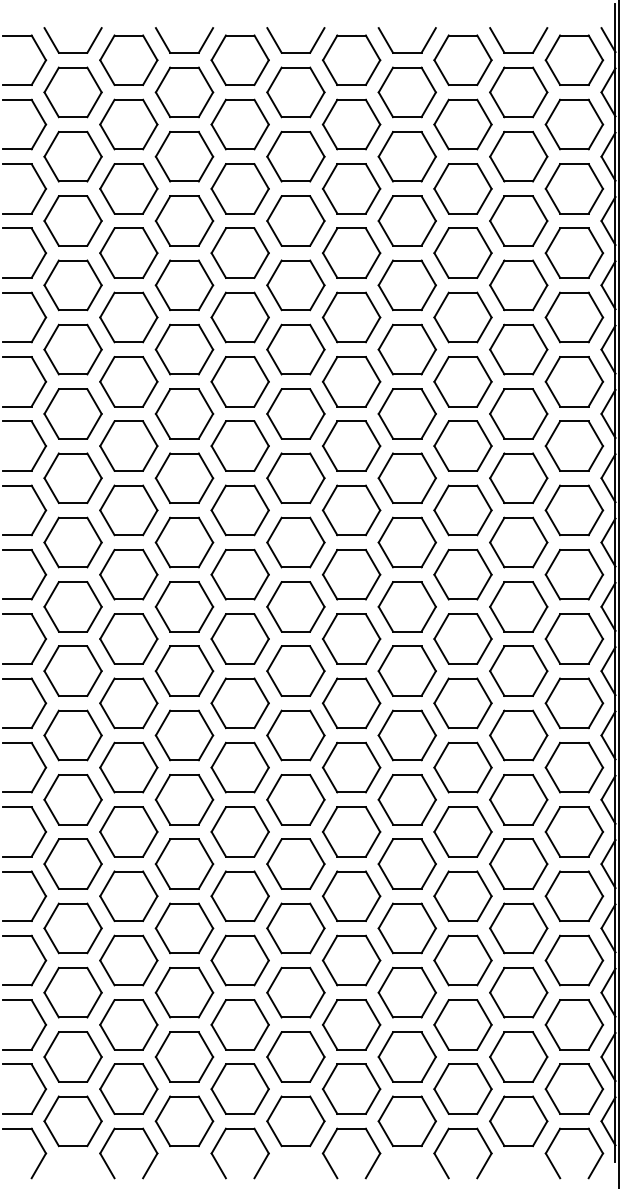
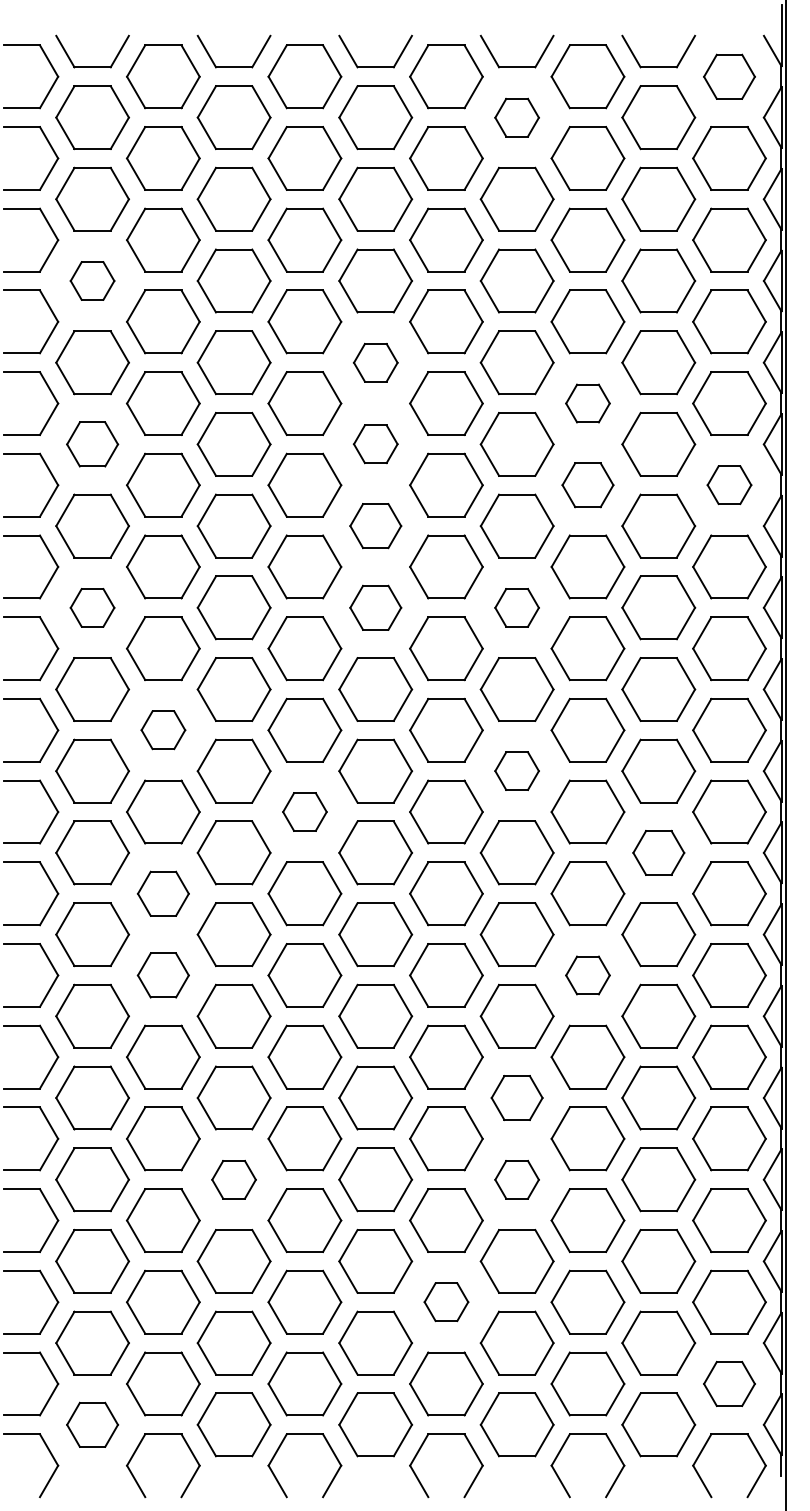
part: (574, 60) -> (729, 76), size x0.7
part: (406, 92) -> (516, 117), size x0.6
part: (73, 220) -> (92, 280), size x0.6
part: (295, 285) -> (375, 362), size x0.6
part: (462, 317) -> (587, 403), size x0.6
part: (295, 348) -> (375, 443), size x0.6
part: (73, 349) -> (92, 444), size x0.7
part: (462, 381) -> (587, 484), size x0.7
part: (574, 381) -> (729, 484), size x0.6
part: (295, 413) -> (375, 525), size x0.7
part: (73, 478) -> (92, 607), size x0.6
part: (295, 478) -> (375, 607), size x0.7
part: (406, 478) -> (516, 607), size x0.6
part: (128, 574) -> (163, 729), size x0.6
part: (406, 606) -> (516, 770), size x0.6
part: (239, 638) -> (304, 811), size x0.6
part: (518, 670) -> (658, 852), size x0.7
part: (128, 703) -> (163, 893), size x0.7
part: (128, 767) -> (163, 975), size x0.7
part: (462, 767) -> (587, 975), size x0.6
part: (406, 863) -> (516, 1097), size x0.7
part: (184, 928) -> (233, 1179), size x0.6
part: (406, 928) -> (516, 1179), size x0.6
part: (351, 1024) -> (446, 1301), size x0.6
part: (574, 1088) -> (729, 1383), size x0.7
part: (73, 1121) -> (92, 1424), size x0.7

